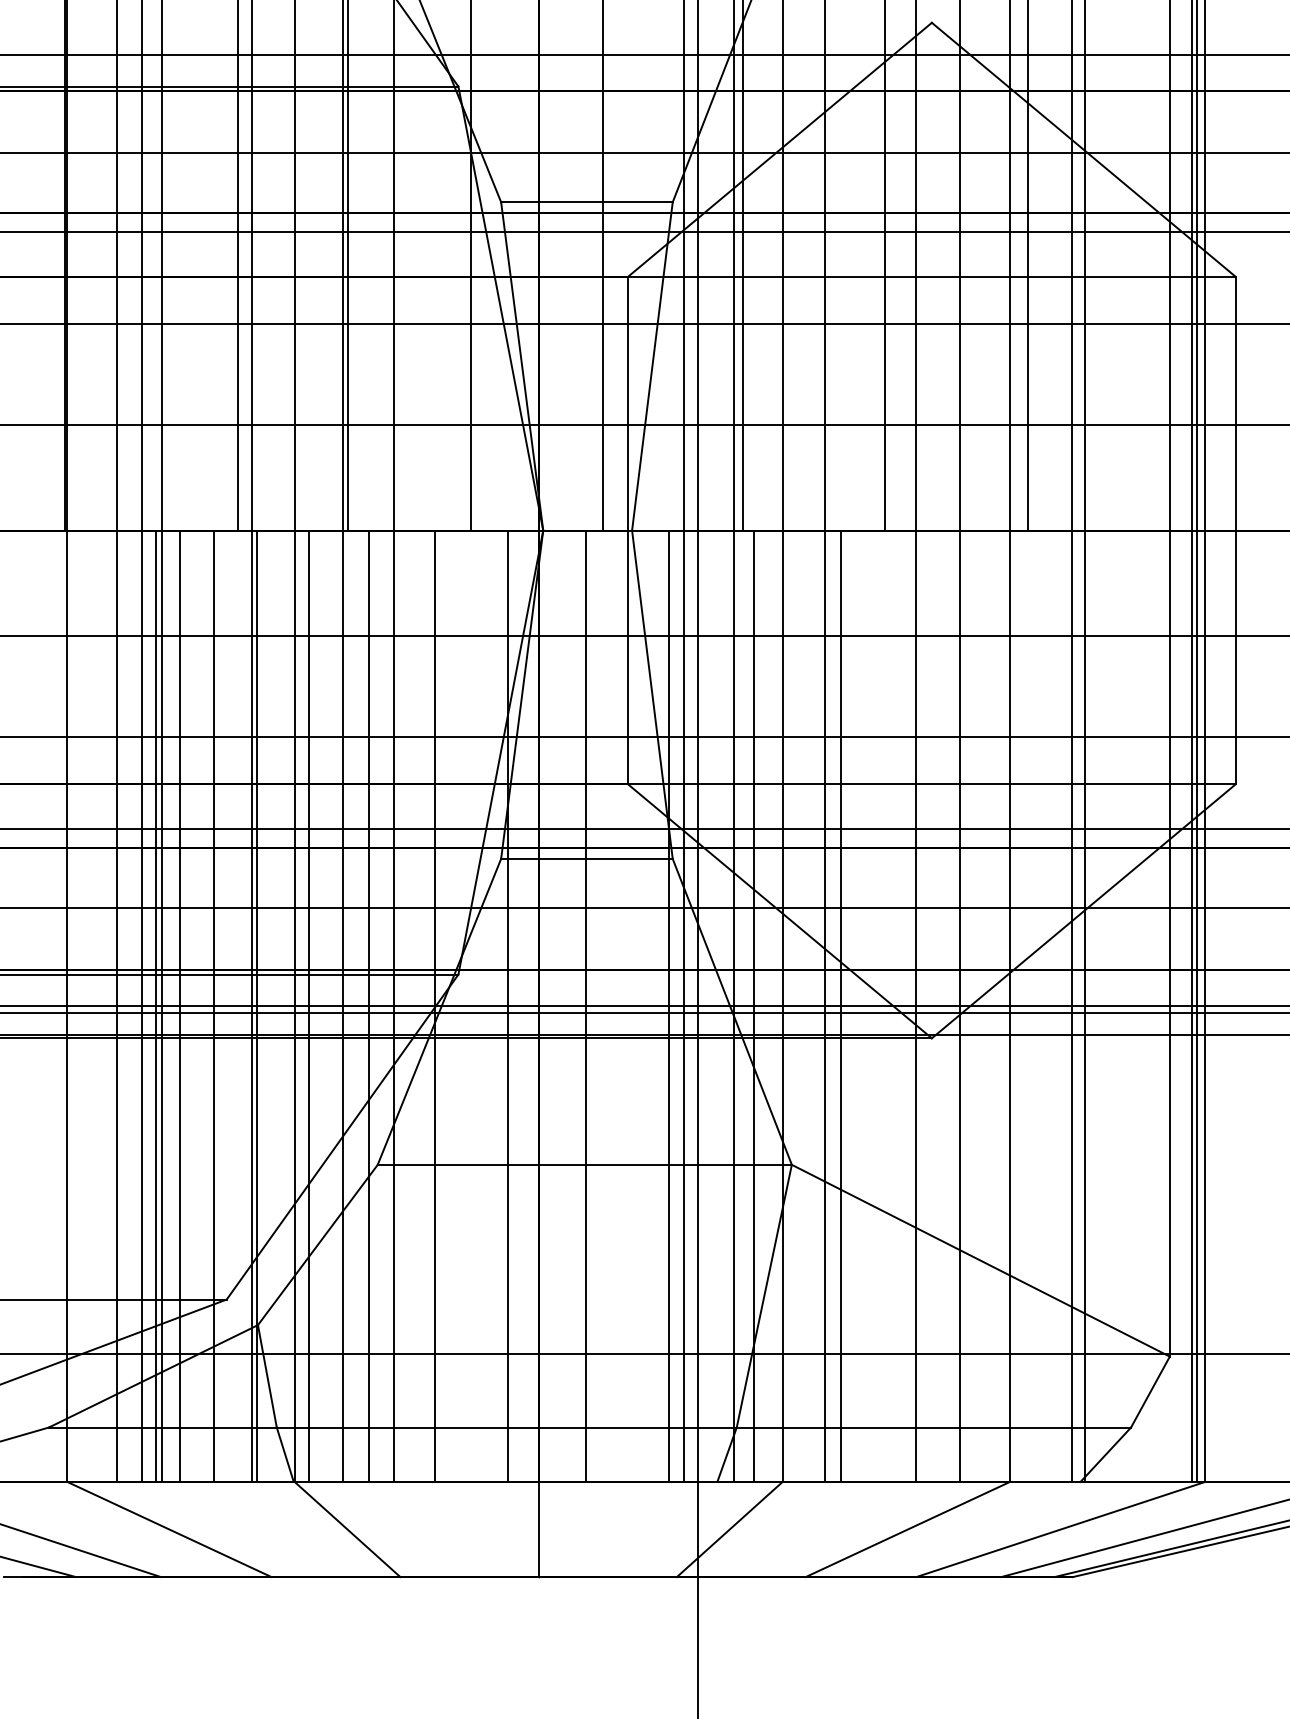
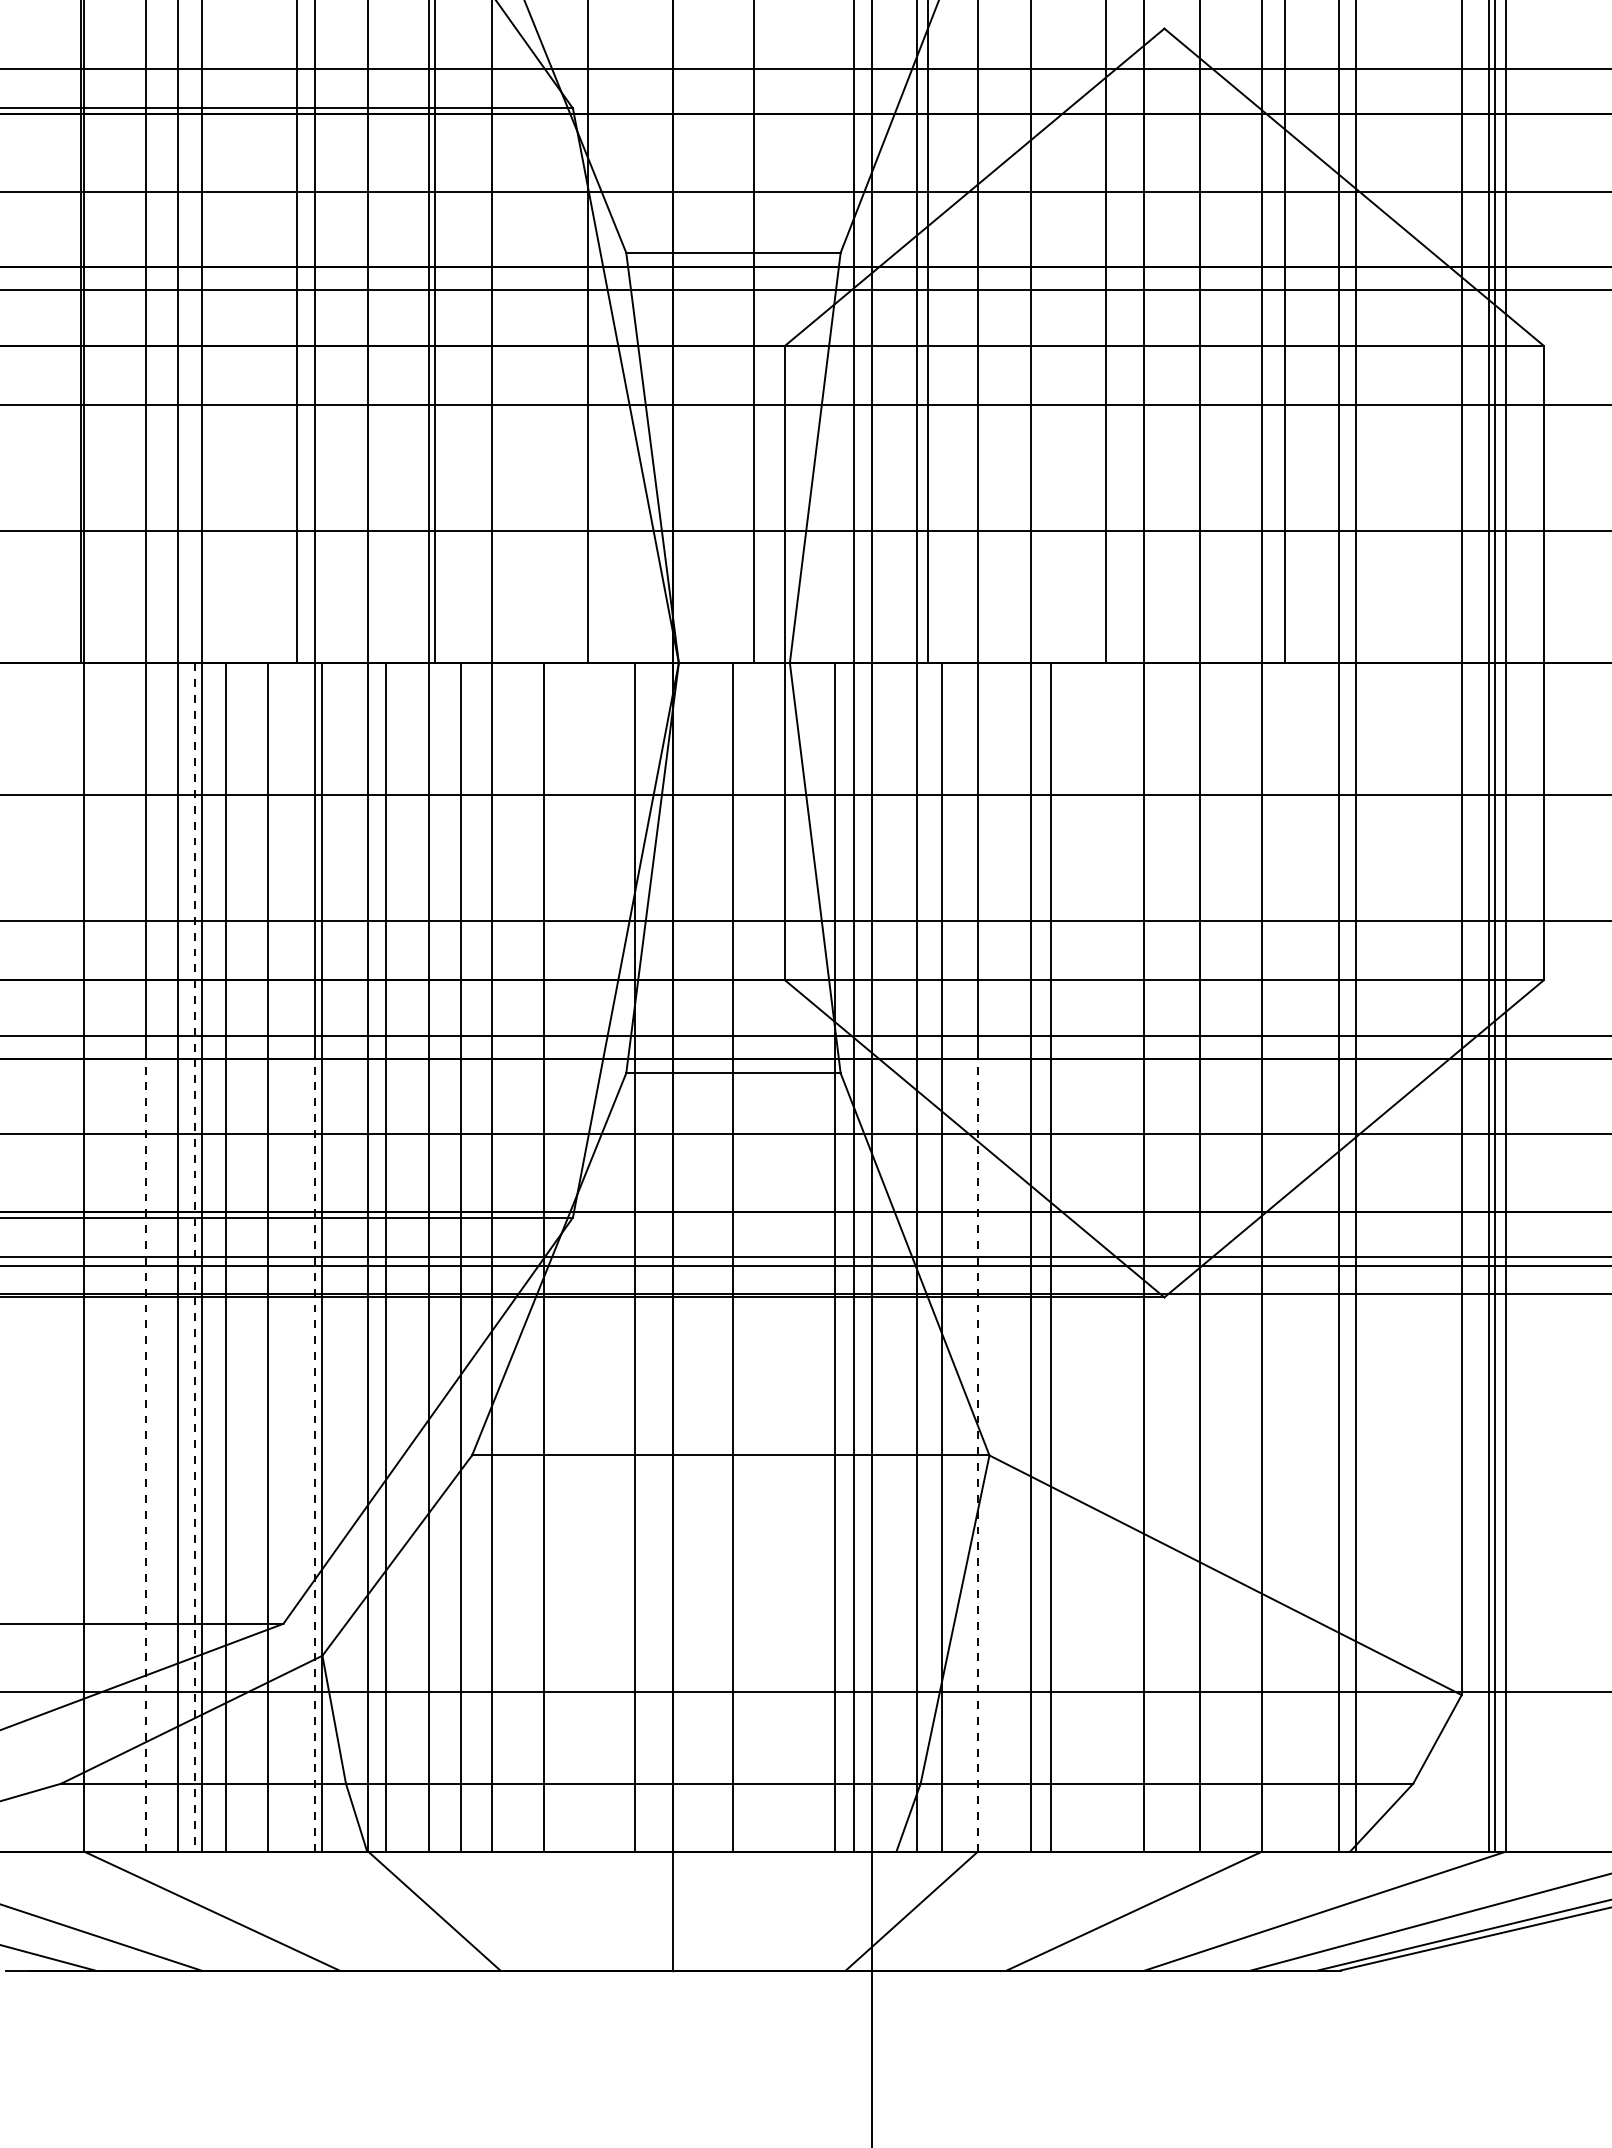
line: (156, 1006) -> (195, 1257), solid -> dashed
line: (117, 1164) -> (146, 1454), solid -> dashed
line: (251, 1164) -> (314, 1454), solid -> dashed
line: (782, 1164) -> (977, 1454), solid -> dashed

